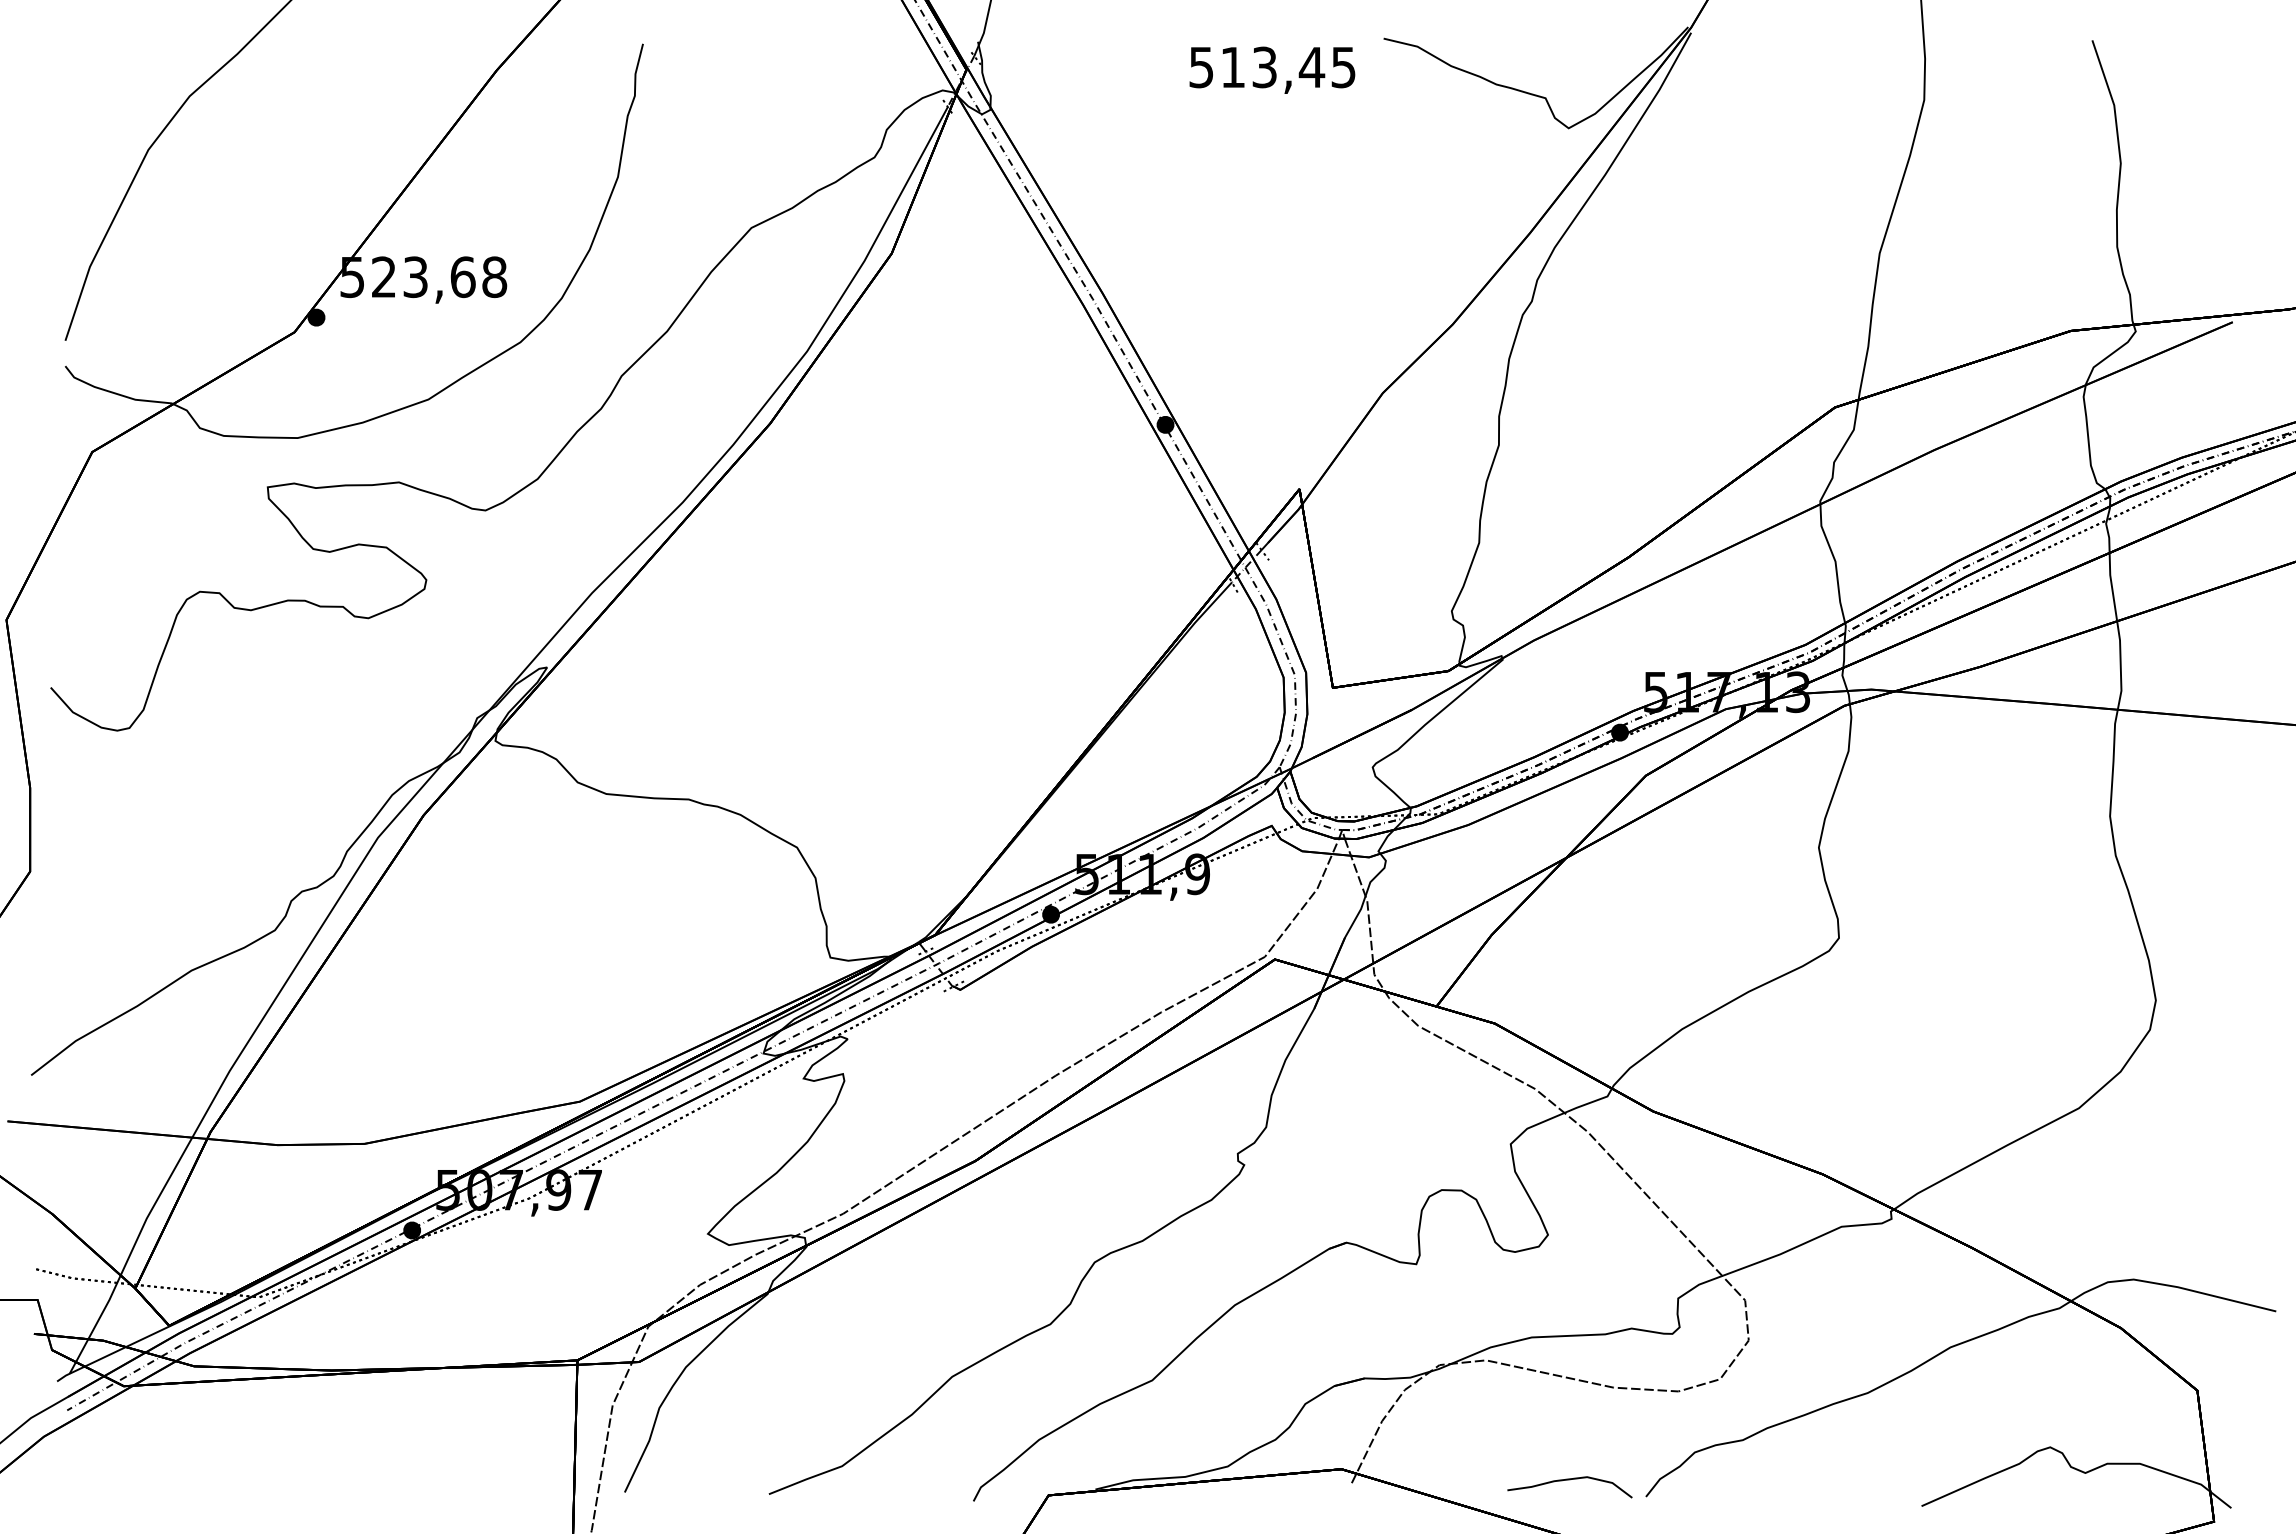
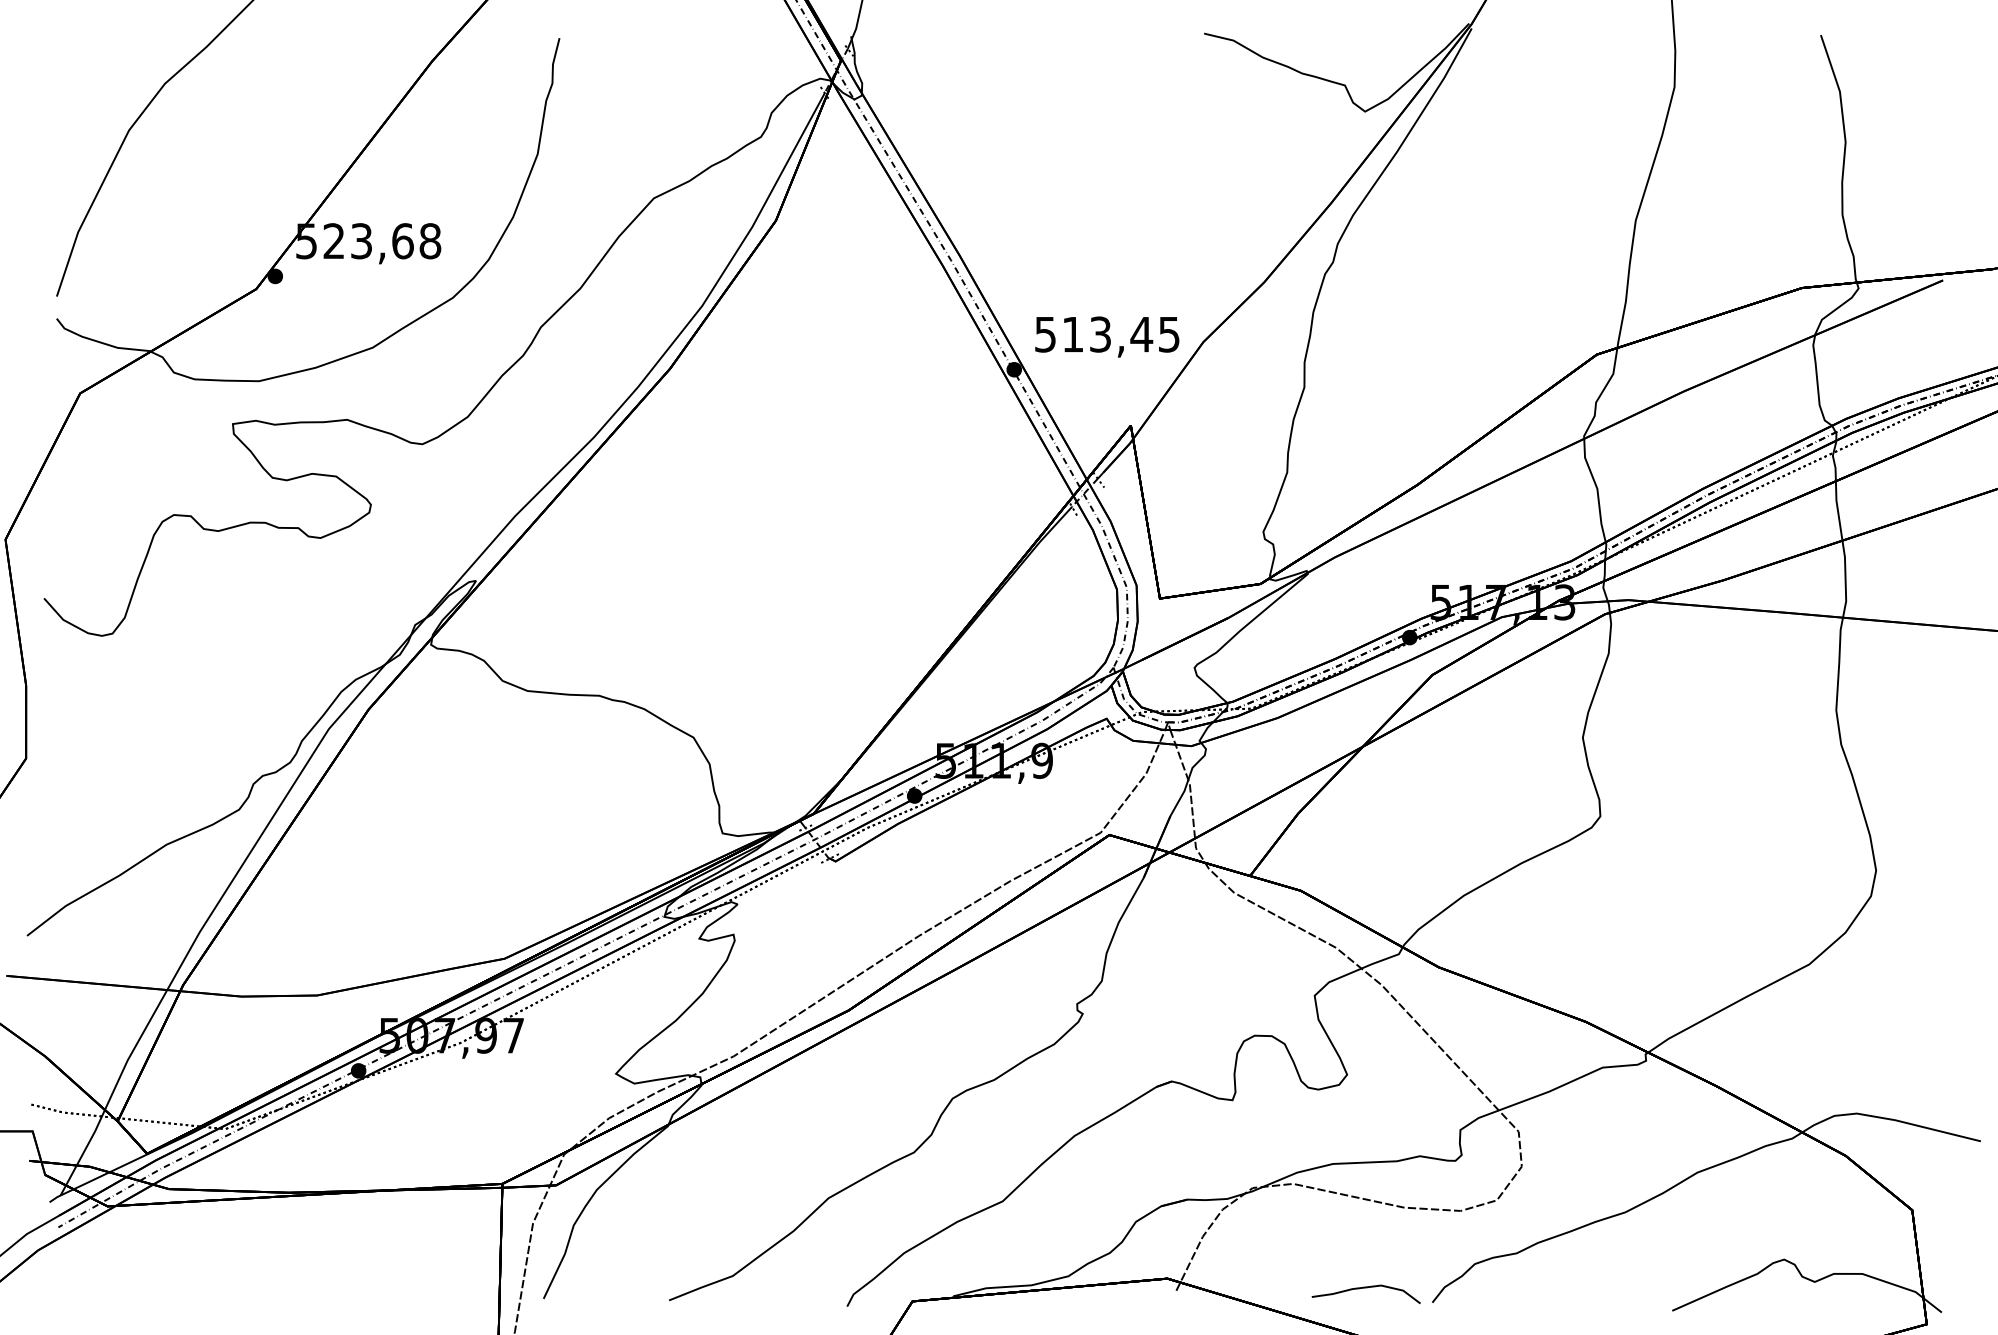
text: (1272, 69) -> (1107, 336), moved

